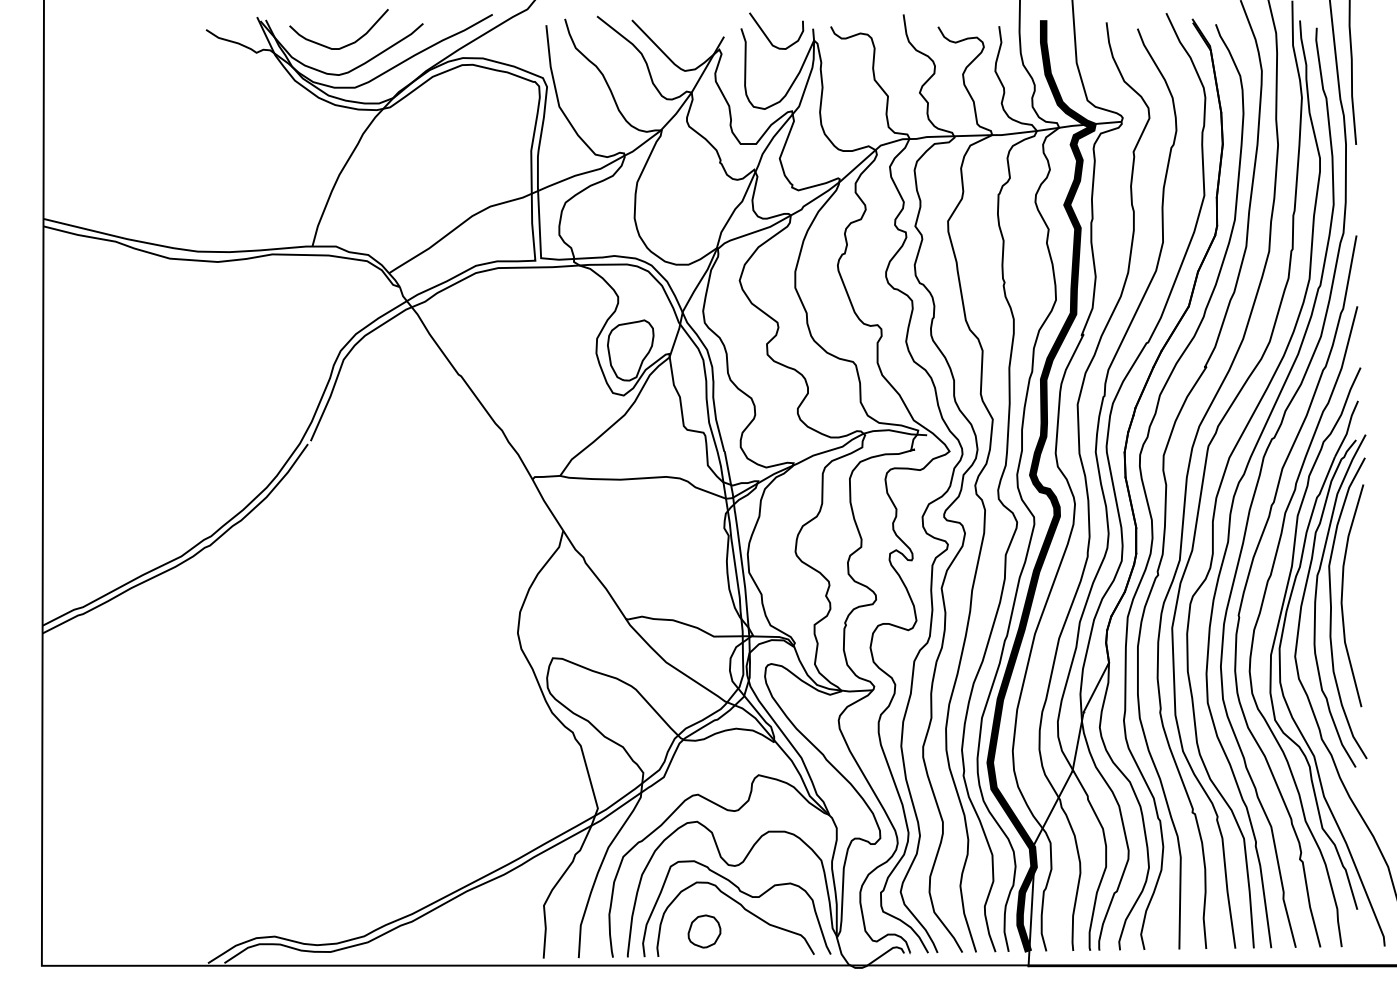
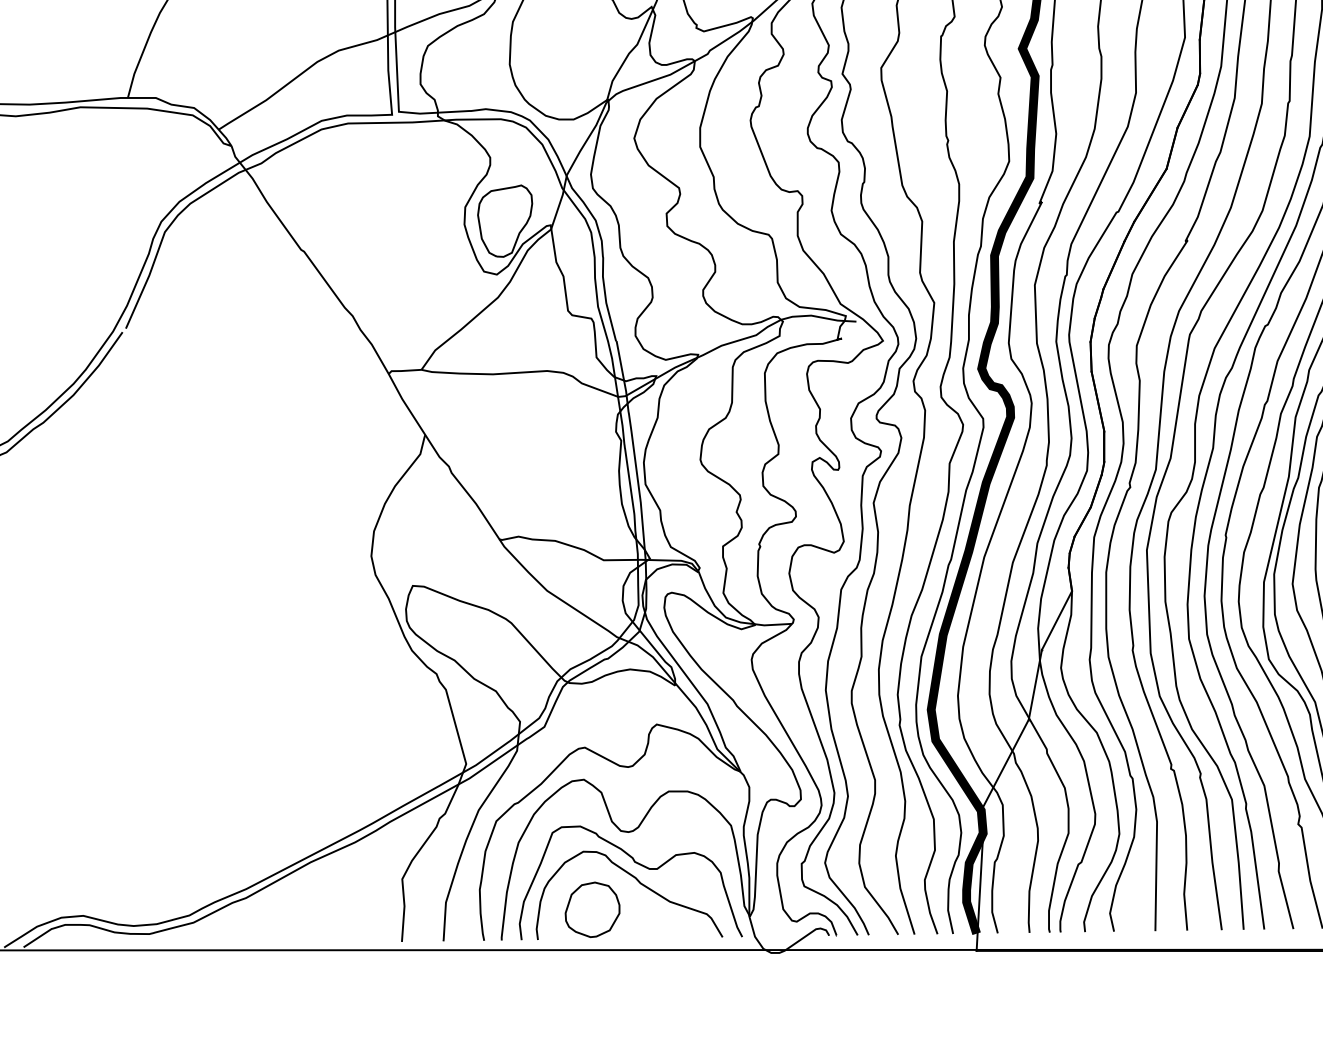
part: (704, 931) -> (592, 909), size x1.43

